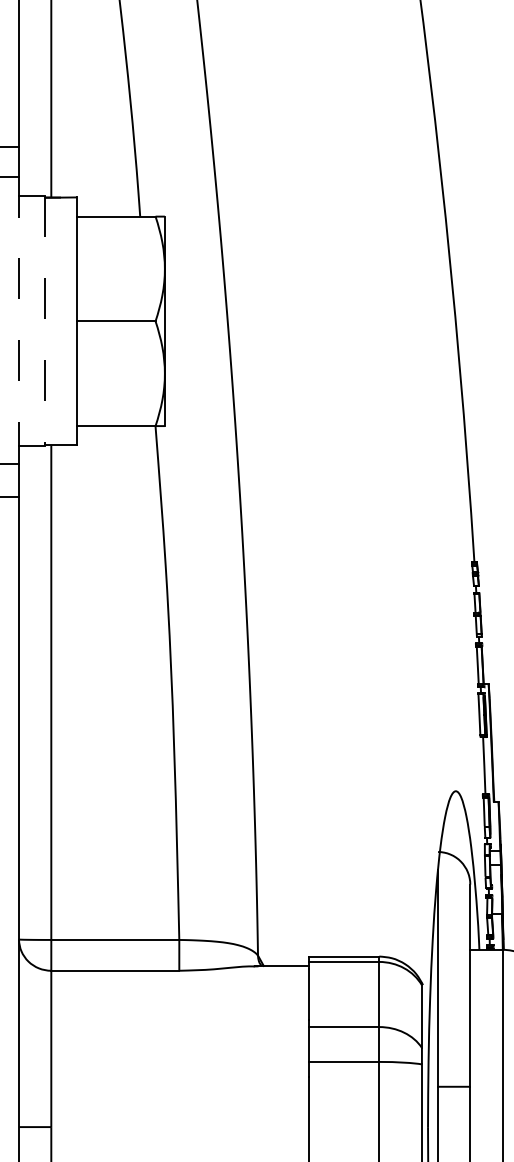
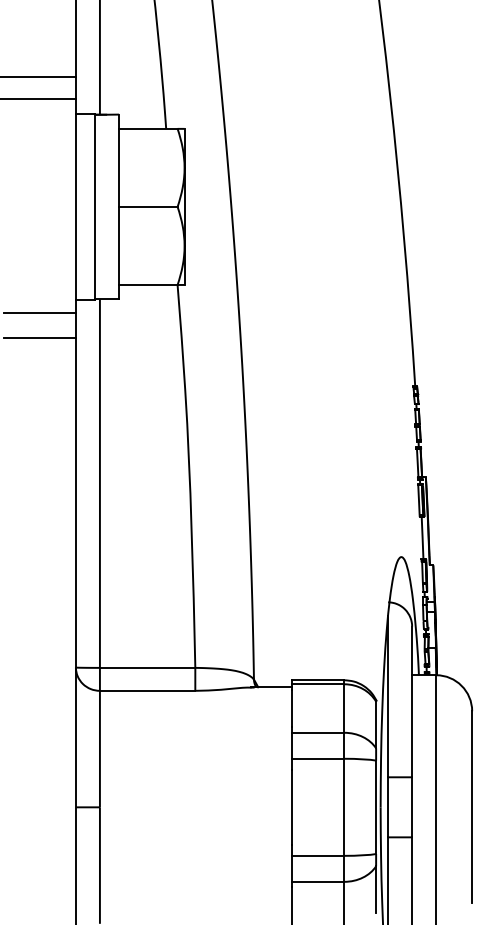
line: (18, 320) -> (75, 206), dashed -> solid
line: (45, 322) -> (95, 207), dashed -> solid

